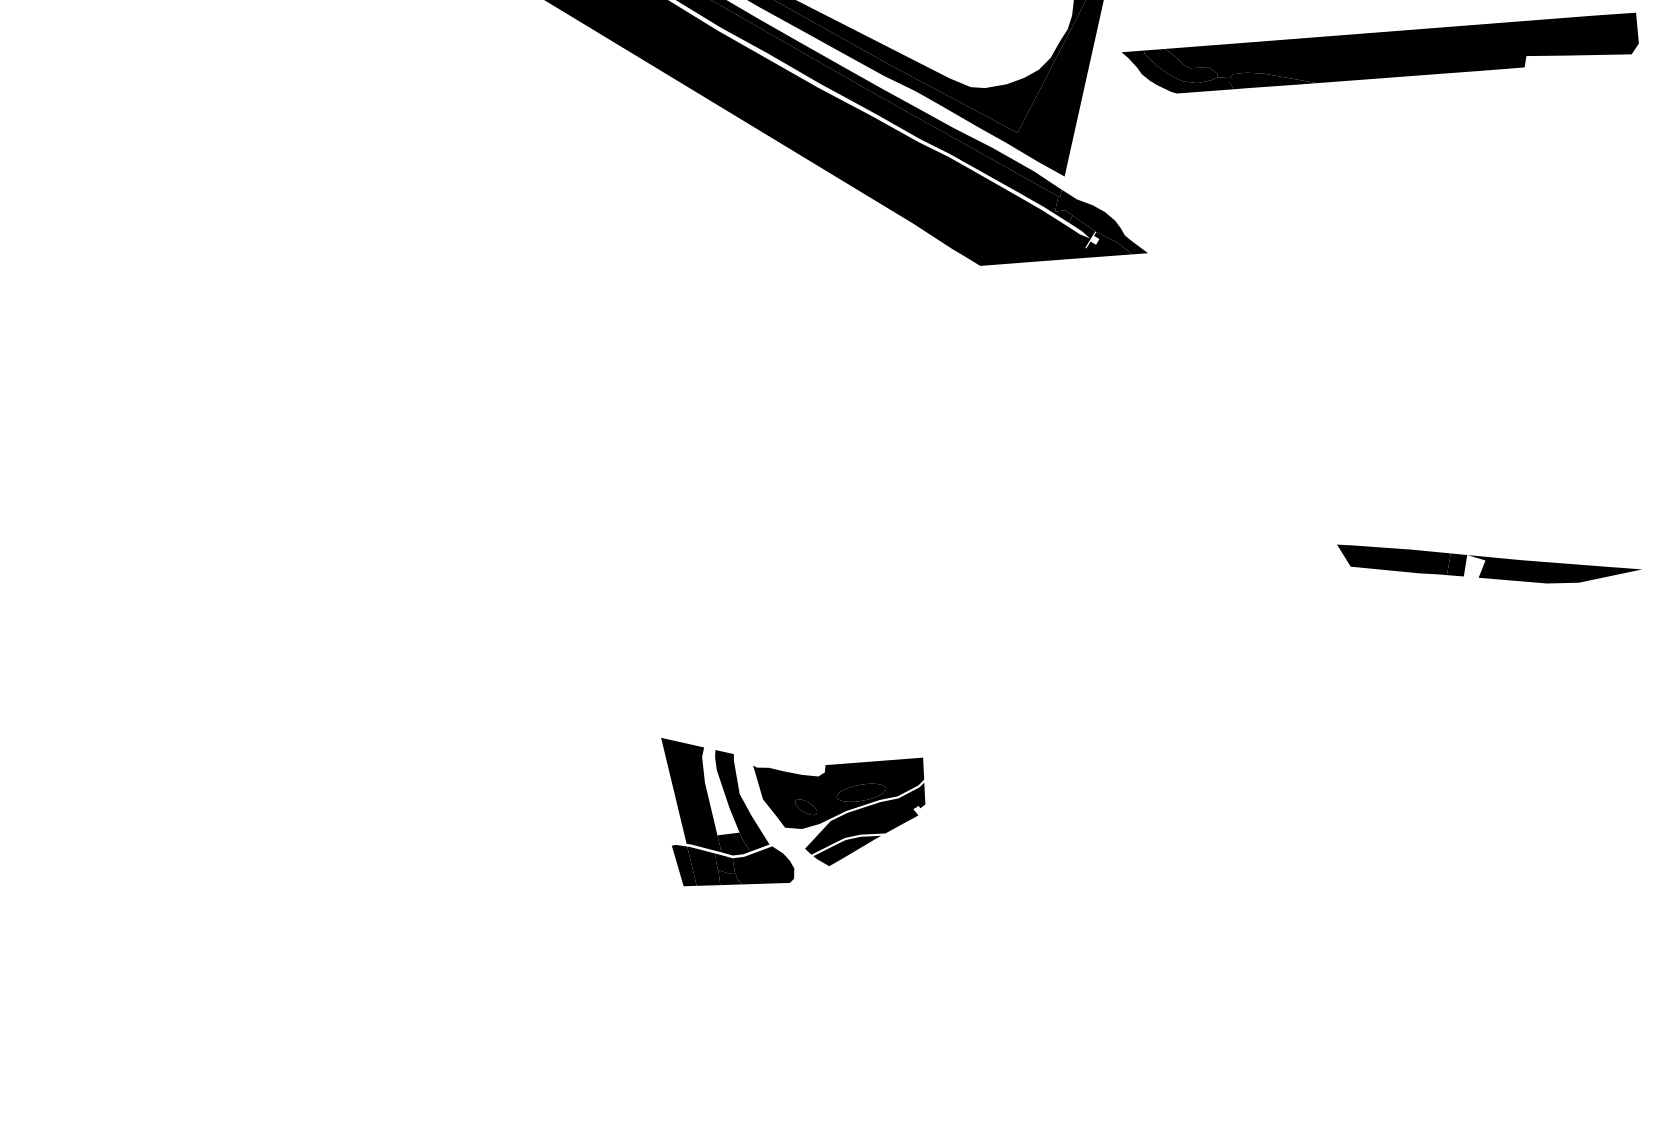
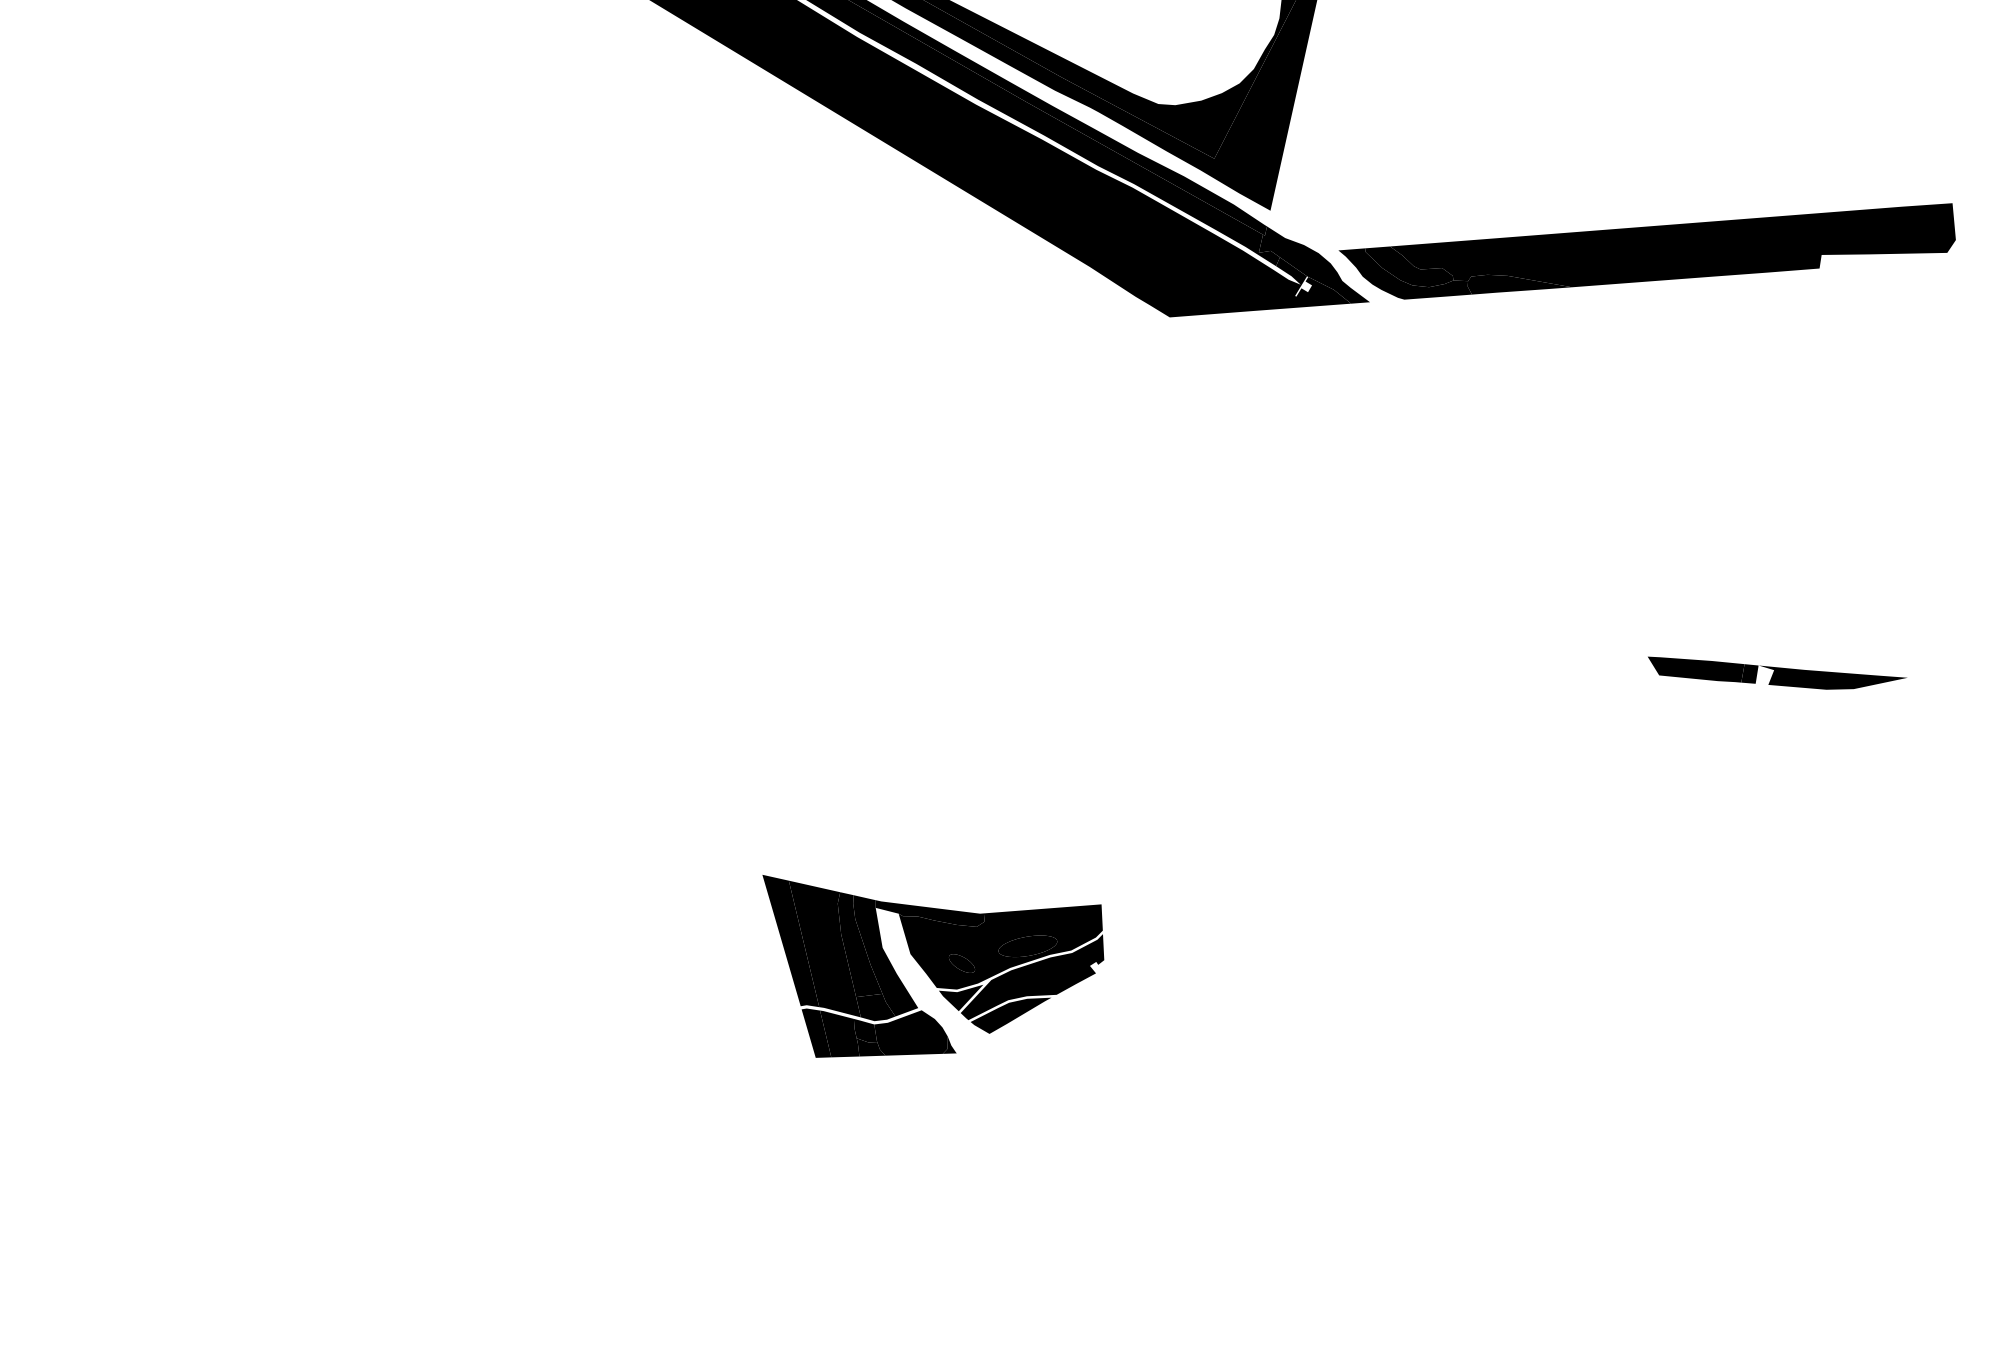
part: (1379, 53) -> (1646, 251), moved
part: (1489, 563) -> (1777, 672), size x0.71
fill: (779, 765) -> (930, 913), added
fill: (662, 787) -> (790, 940), added
fill: (720, 791) -> (859, 944), added
fill: (804, 835) -> (960, 997), added
fill: (795, 875) -> (949, 1044), added

